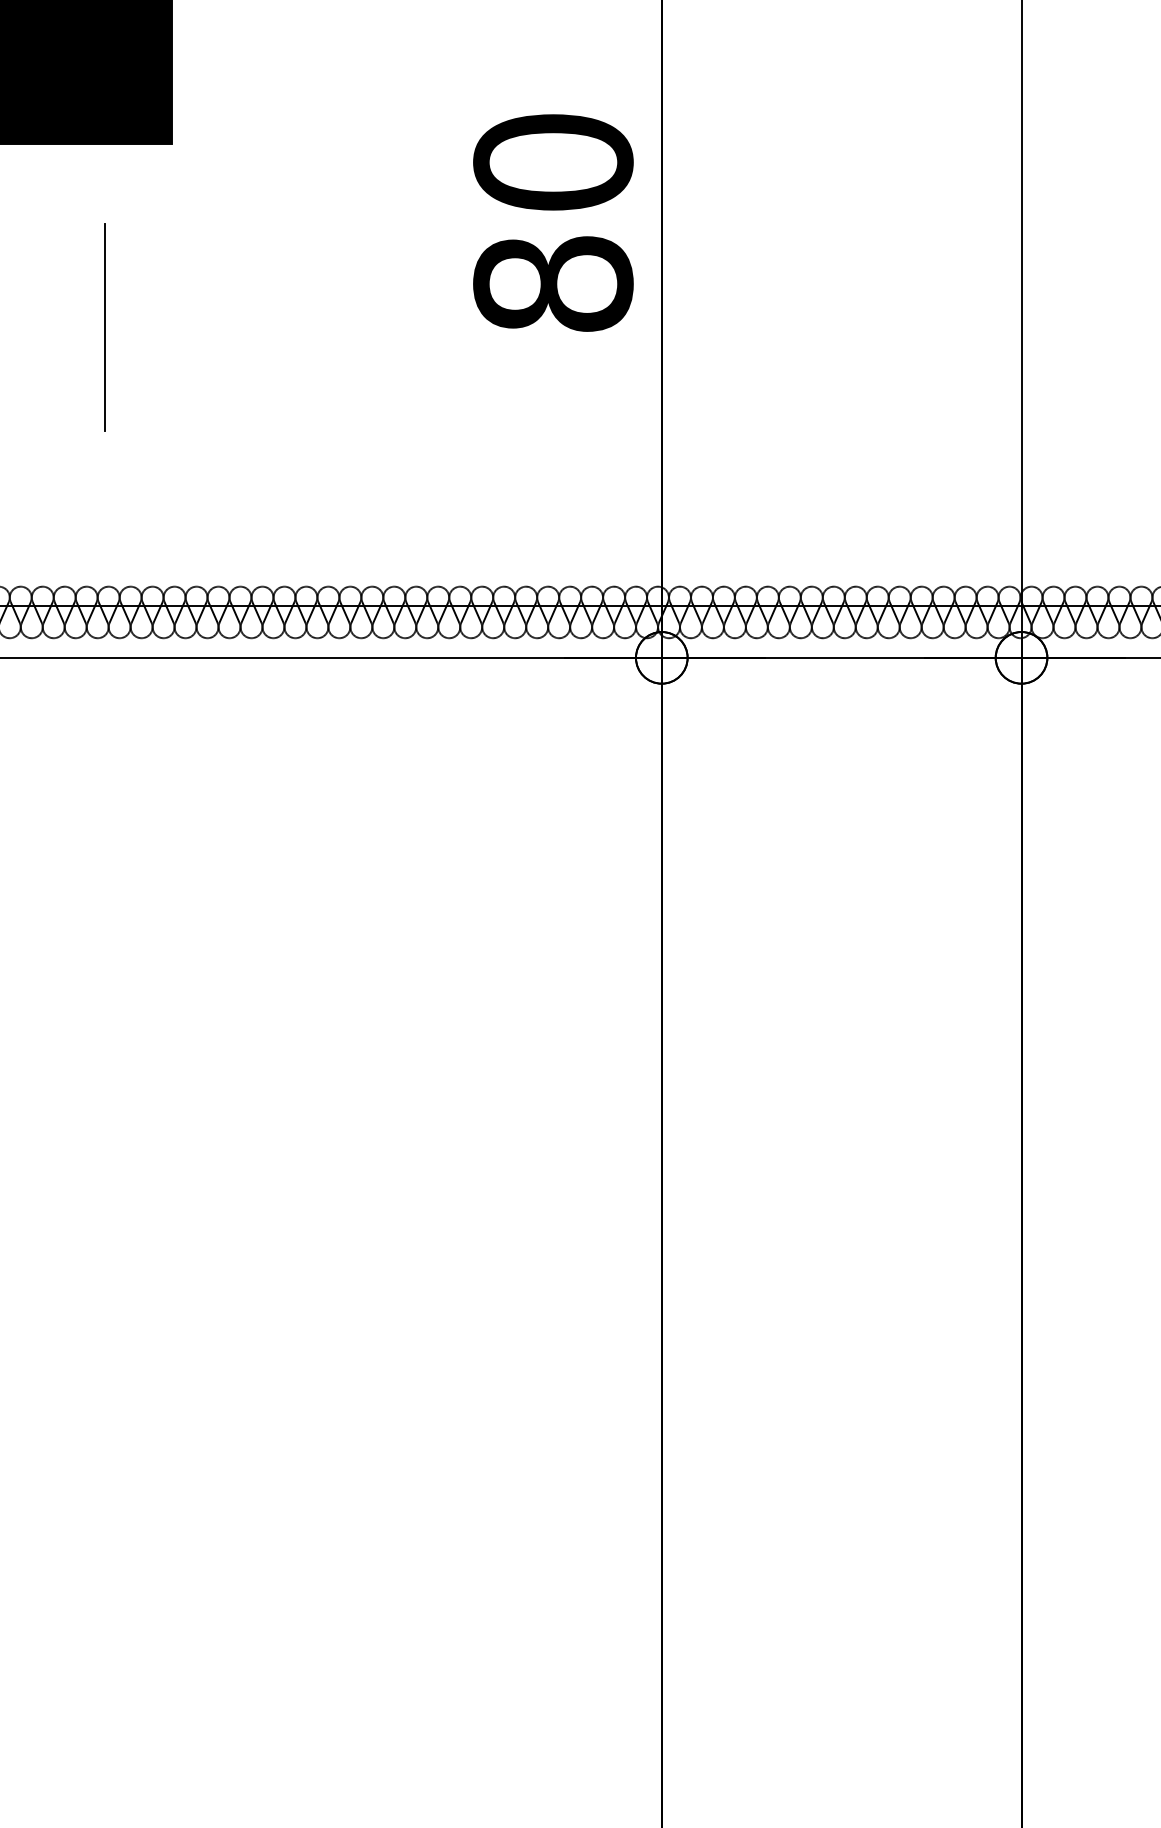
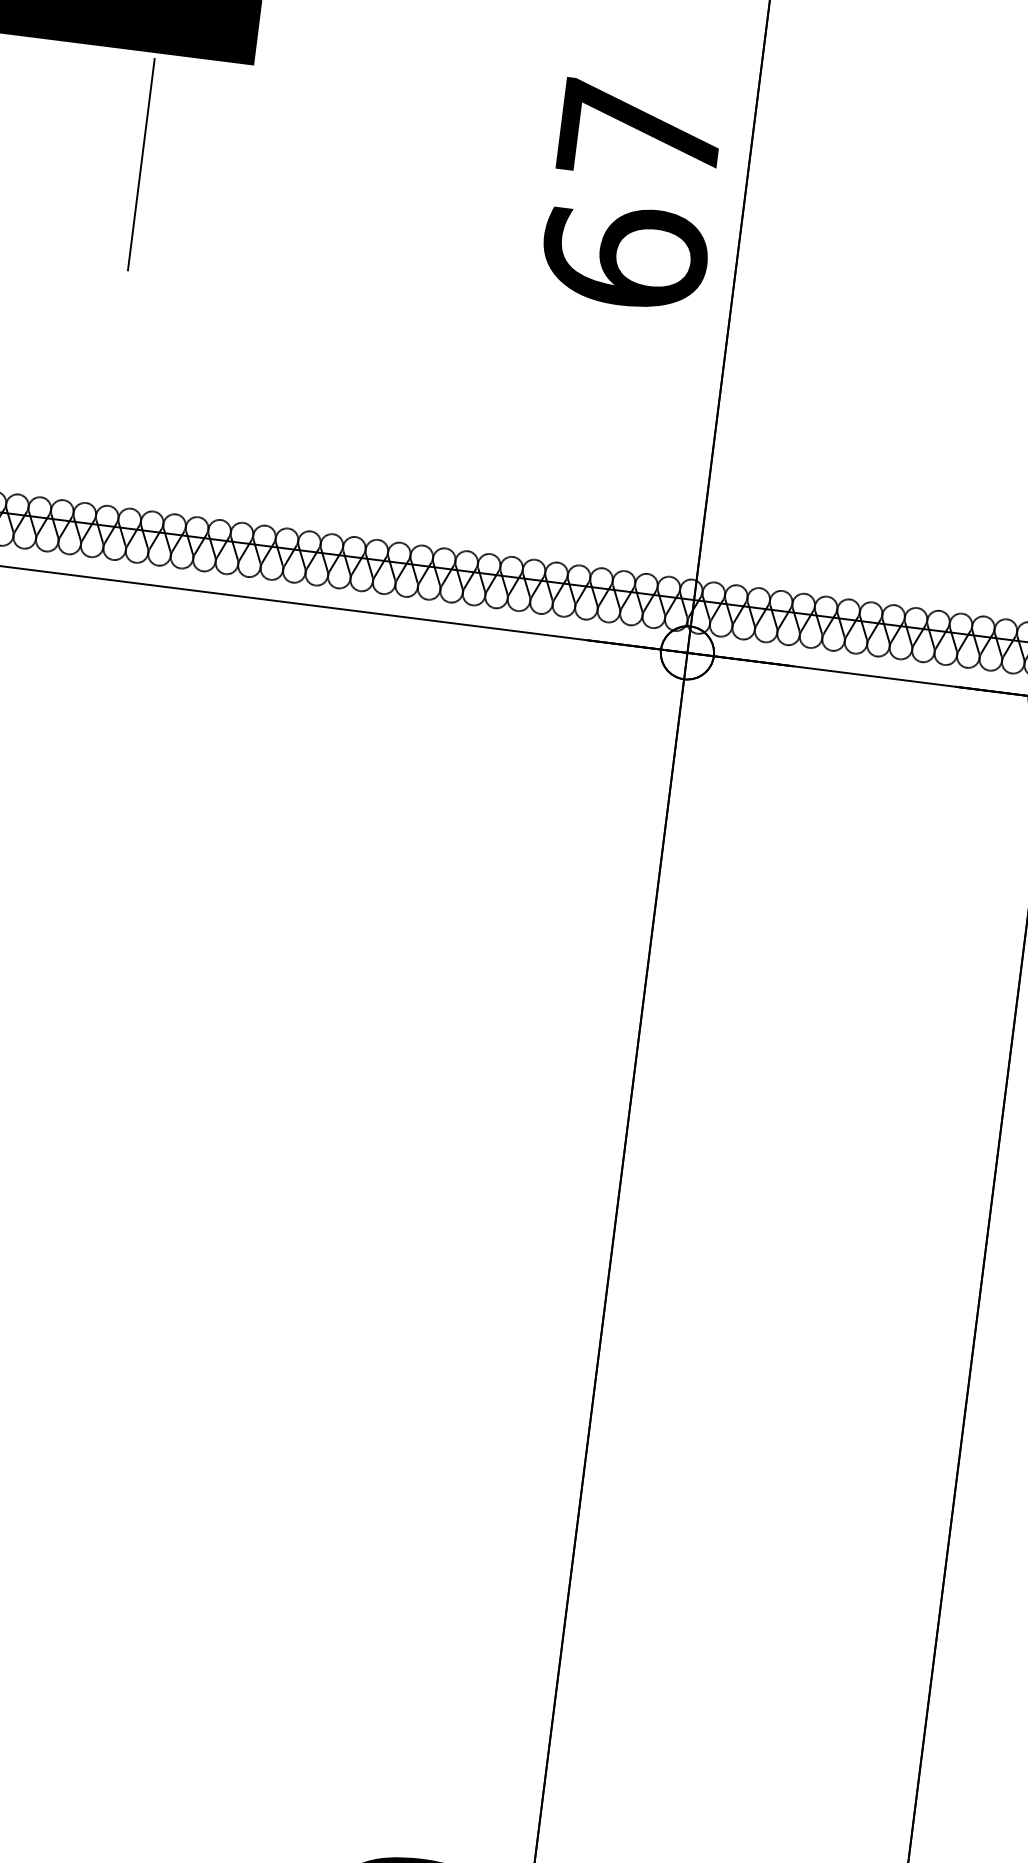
text: (553, 222) -> (632, 193), 80 -> 67
line: (104, 327) -> (141, 164), moved

